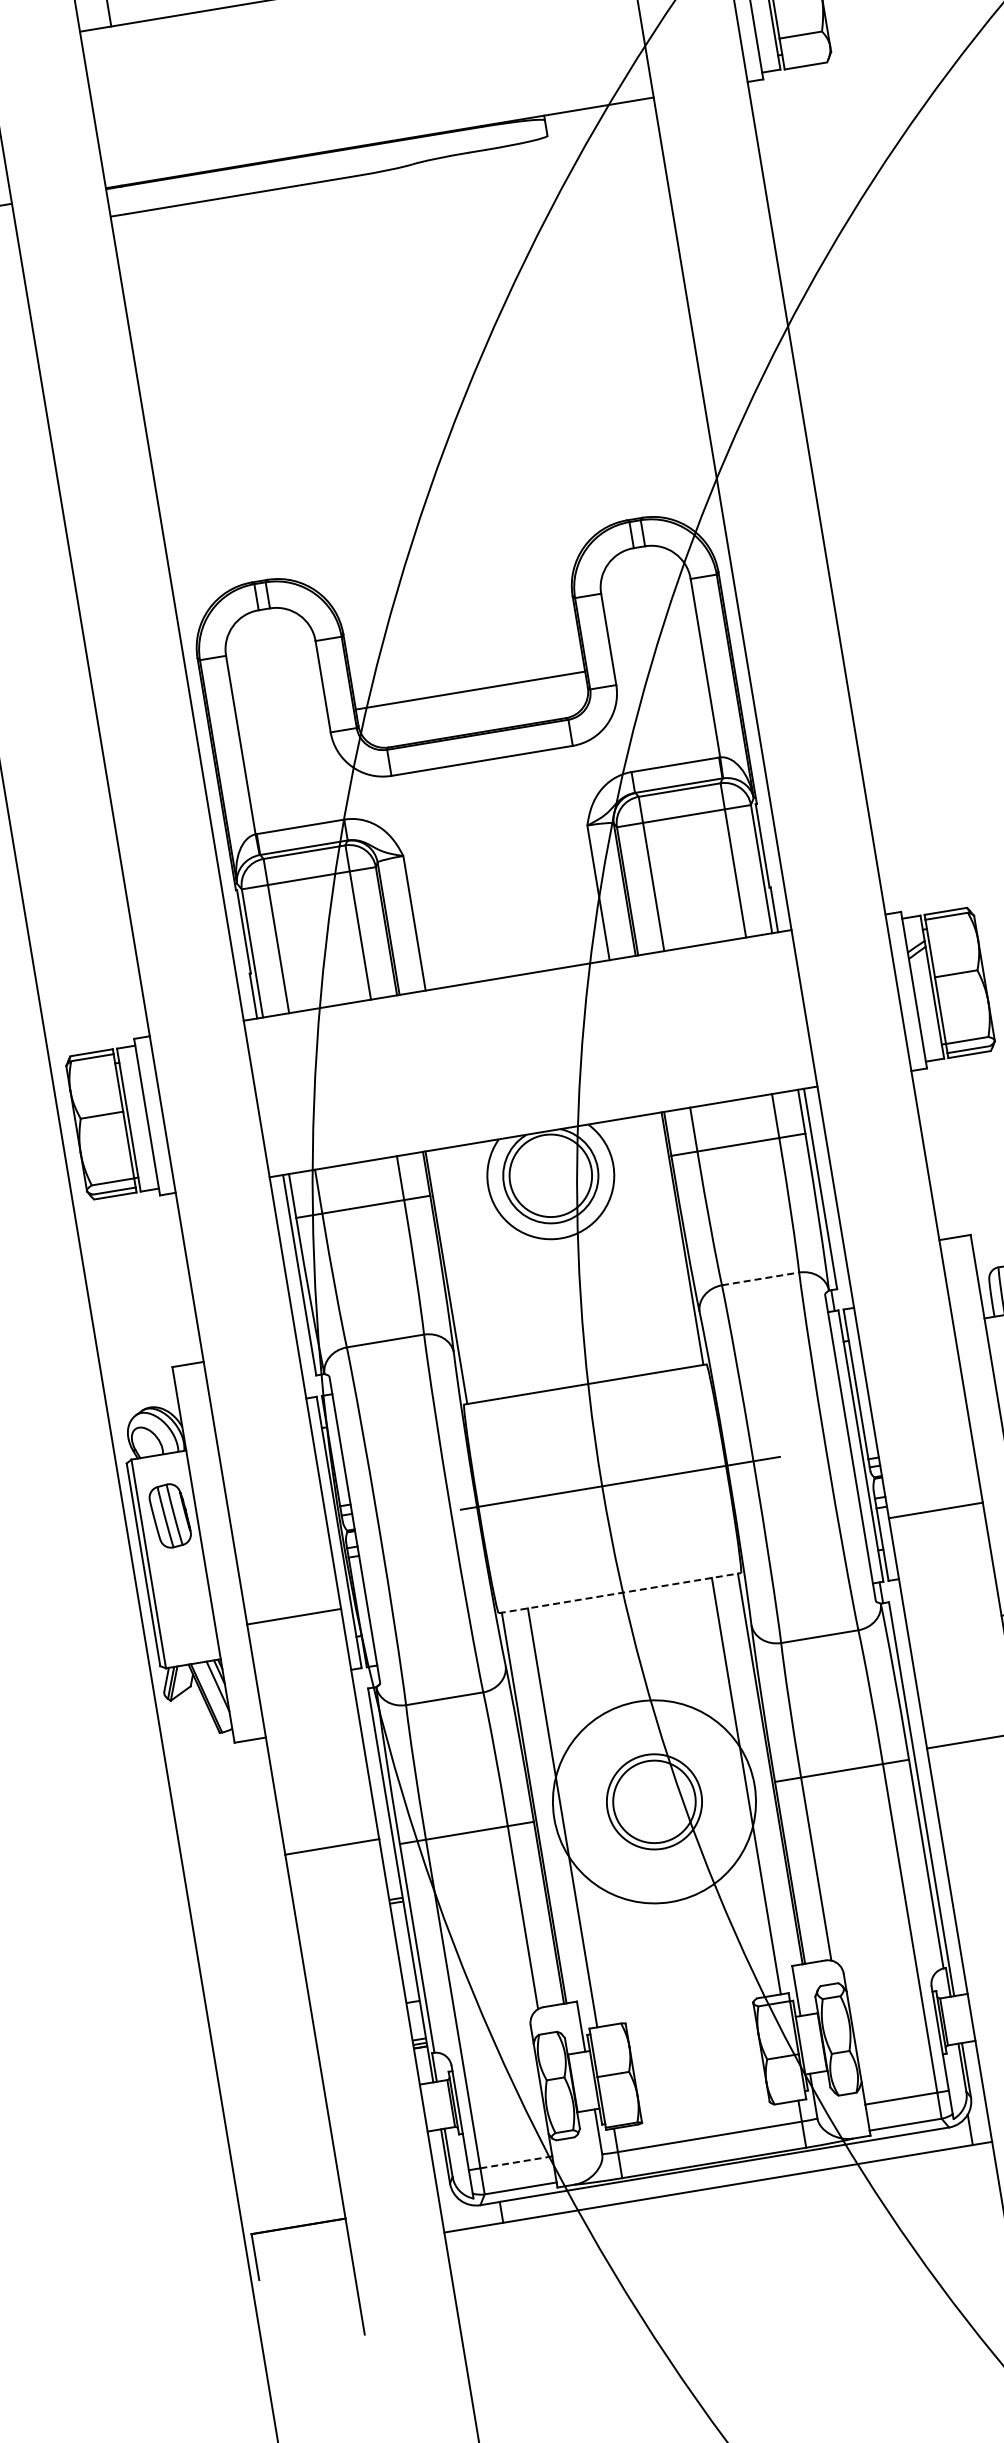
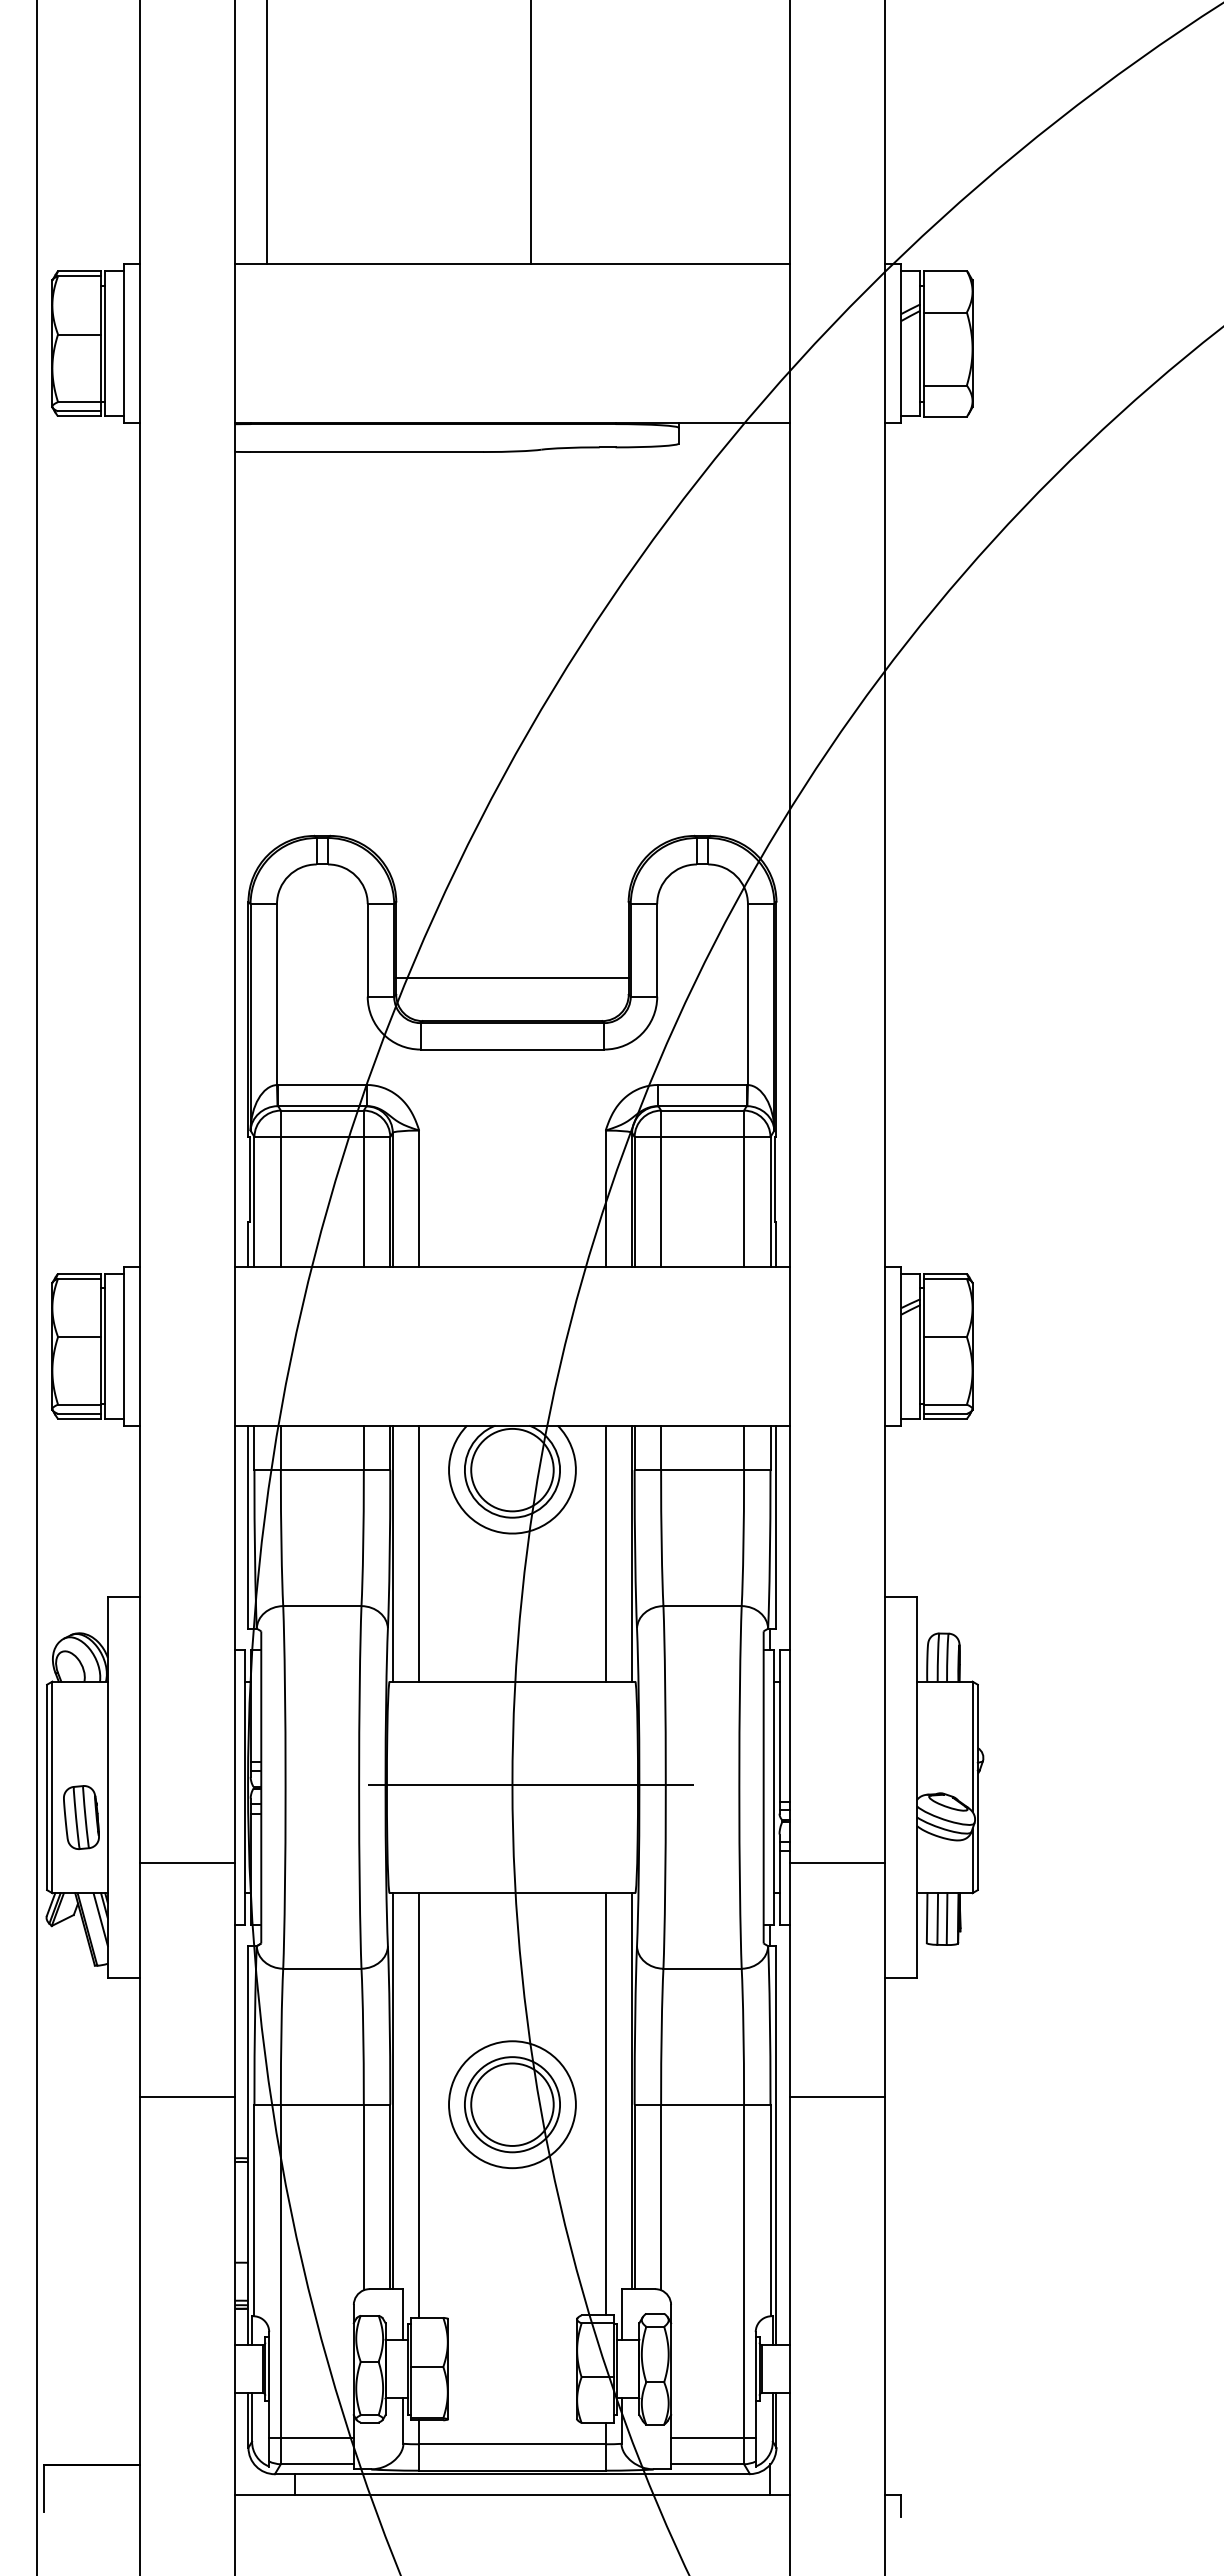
line: (656, 1242) -> (605, 1553), added
line: (472, 1273) -> (419, 1553), added
line: (761, 1279) -> (703, 1606), dashed -> solid
part: (170, 1515) -> (81, 1817), moved
line: (620, 1593) -> (512, 1893), dashed -> solid
circle: (654, 1801) -> (512, 2104), size x0.62
line: (515, 2162) -> (316, 2437), dashed -> solid

